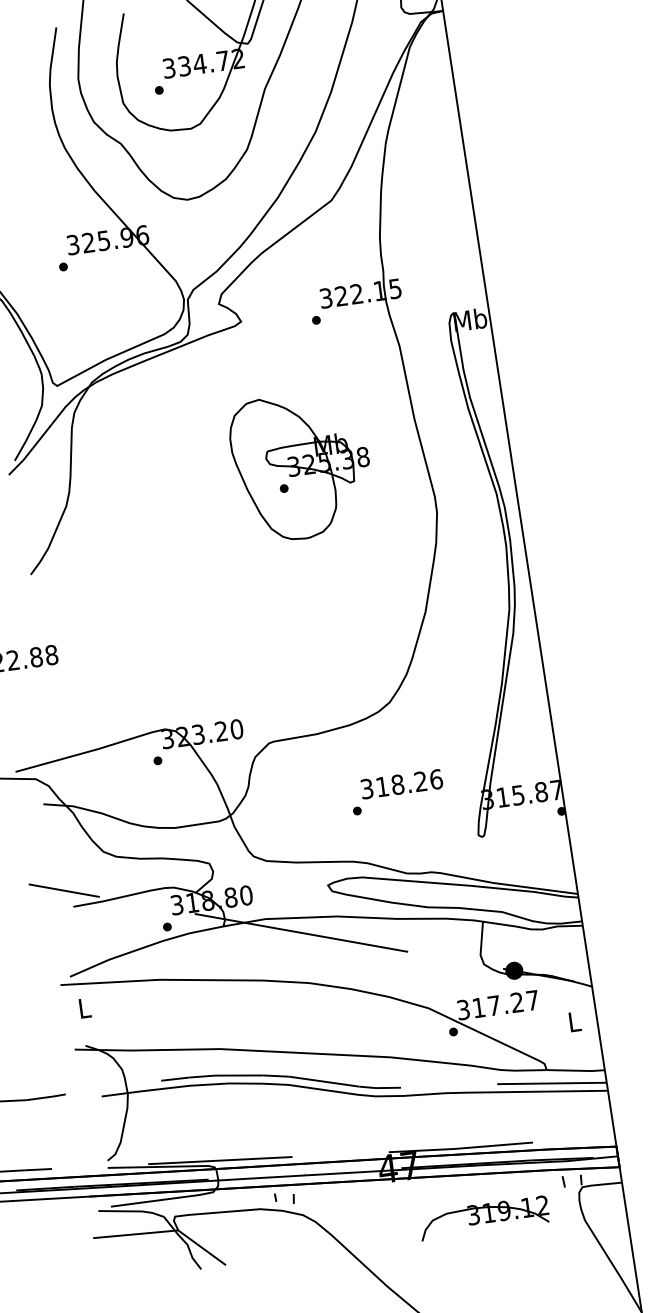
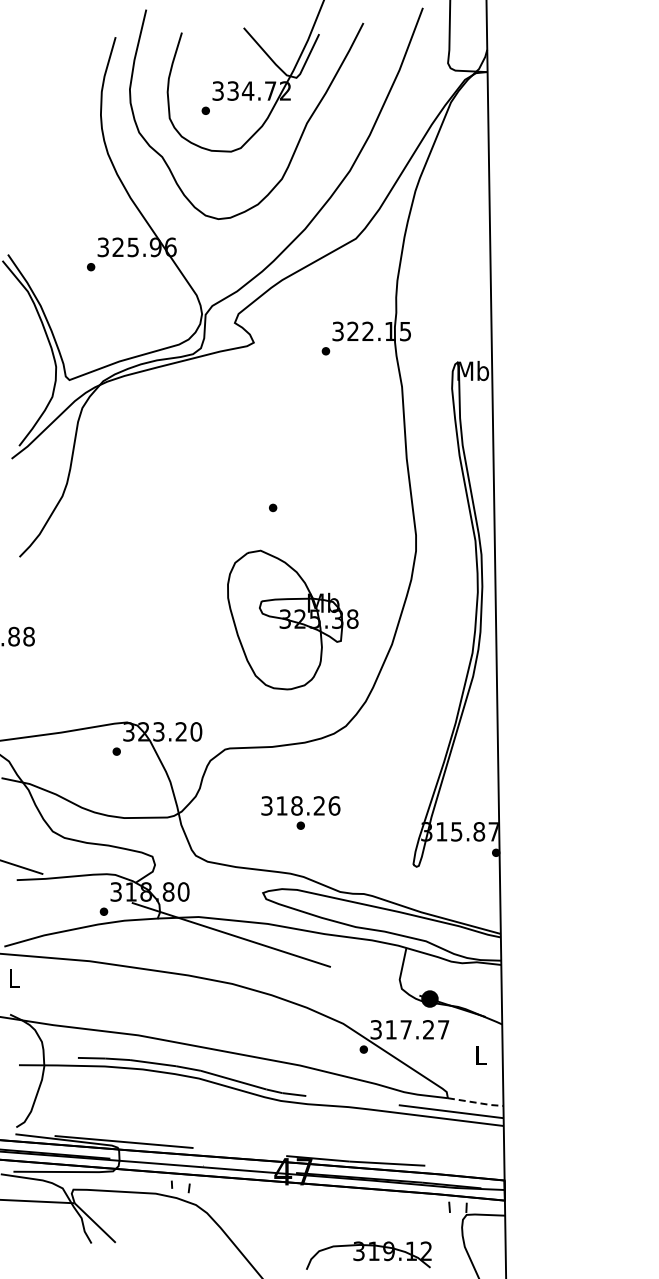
part: (301, 465) -> (292, 619), moved
text: (401, 783) -> (300, 805), moved
line: (576, 1070) -> (476, 1102), solid -> dashed
part: (483, 1218) -> (368, 1255), moved

